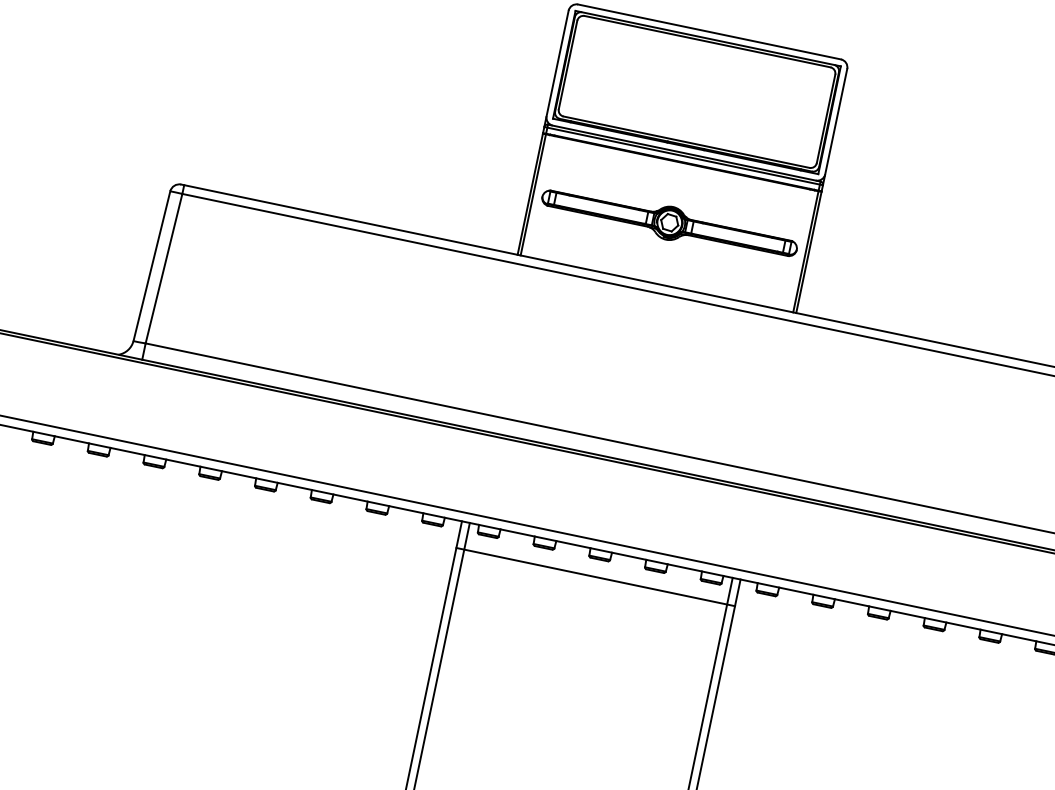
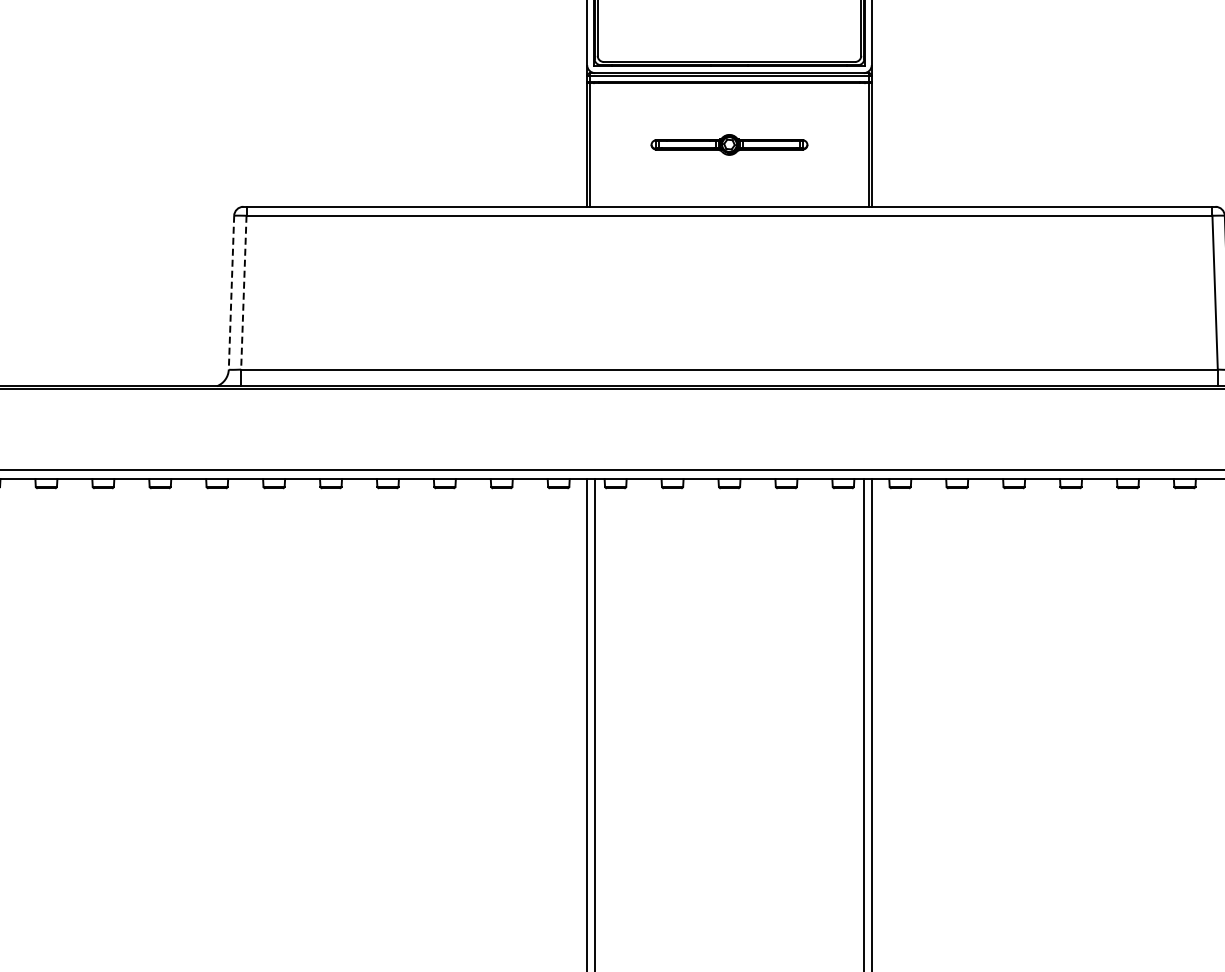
part: (669, 222) -> (729, 144), size x0.6
line: (151, 265) -> (231, 292), solid -> dashed
line: (163, 268) -> (243, 292), solid -> dashed
line: (595, 577) -> (729, 506), removed

